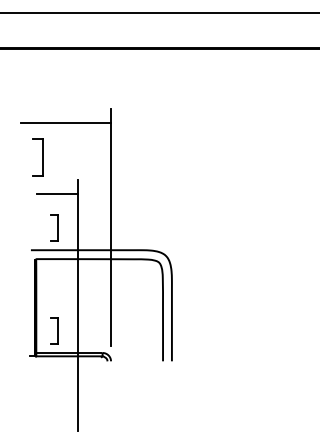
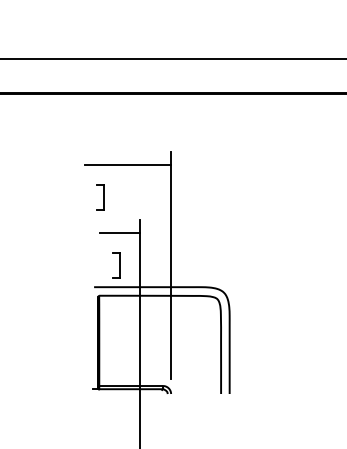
part: (37, 156) -> (100, 197), size x0.71
part: (54, 330) -> (116, 364), removed

